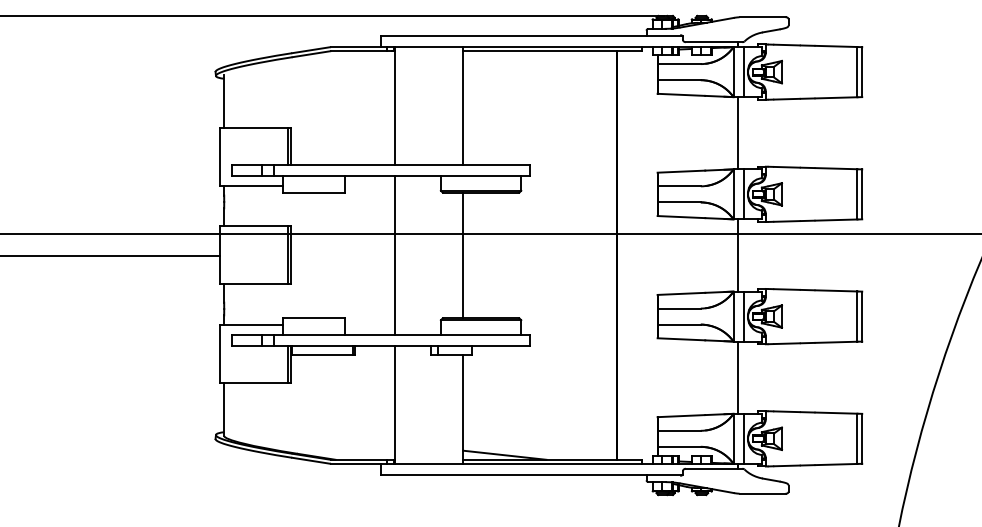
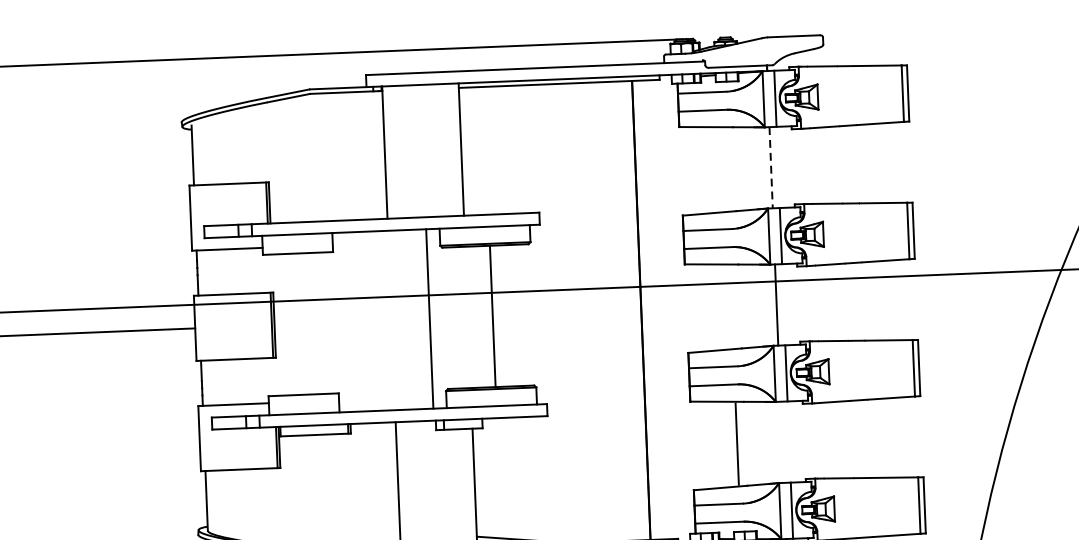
line: (737, 133) -> (770, 168), solid -> dashed
line: (395, 255) -> (430, 318), moved
line: (463, 255) -> (493, 316), moved
line: (737, 377) -> (736, 443), moved

